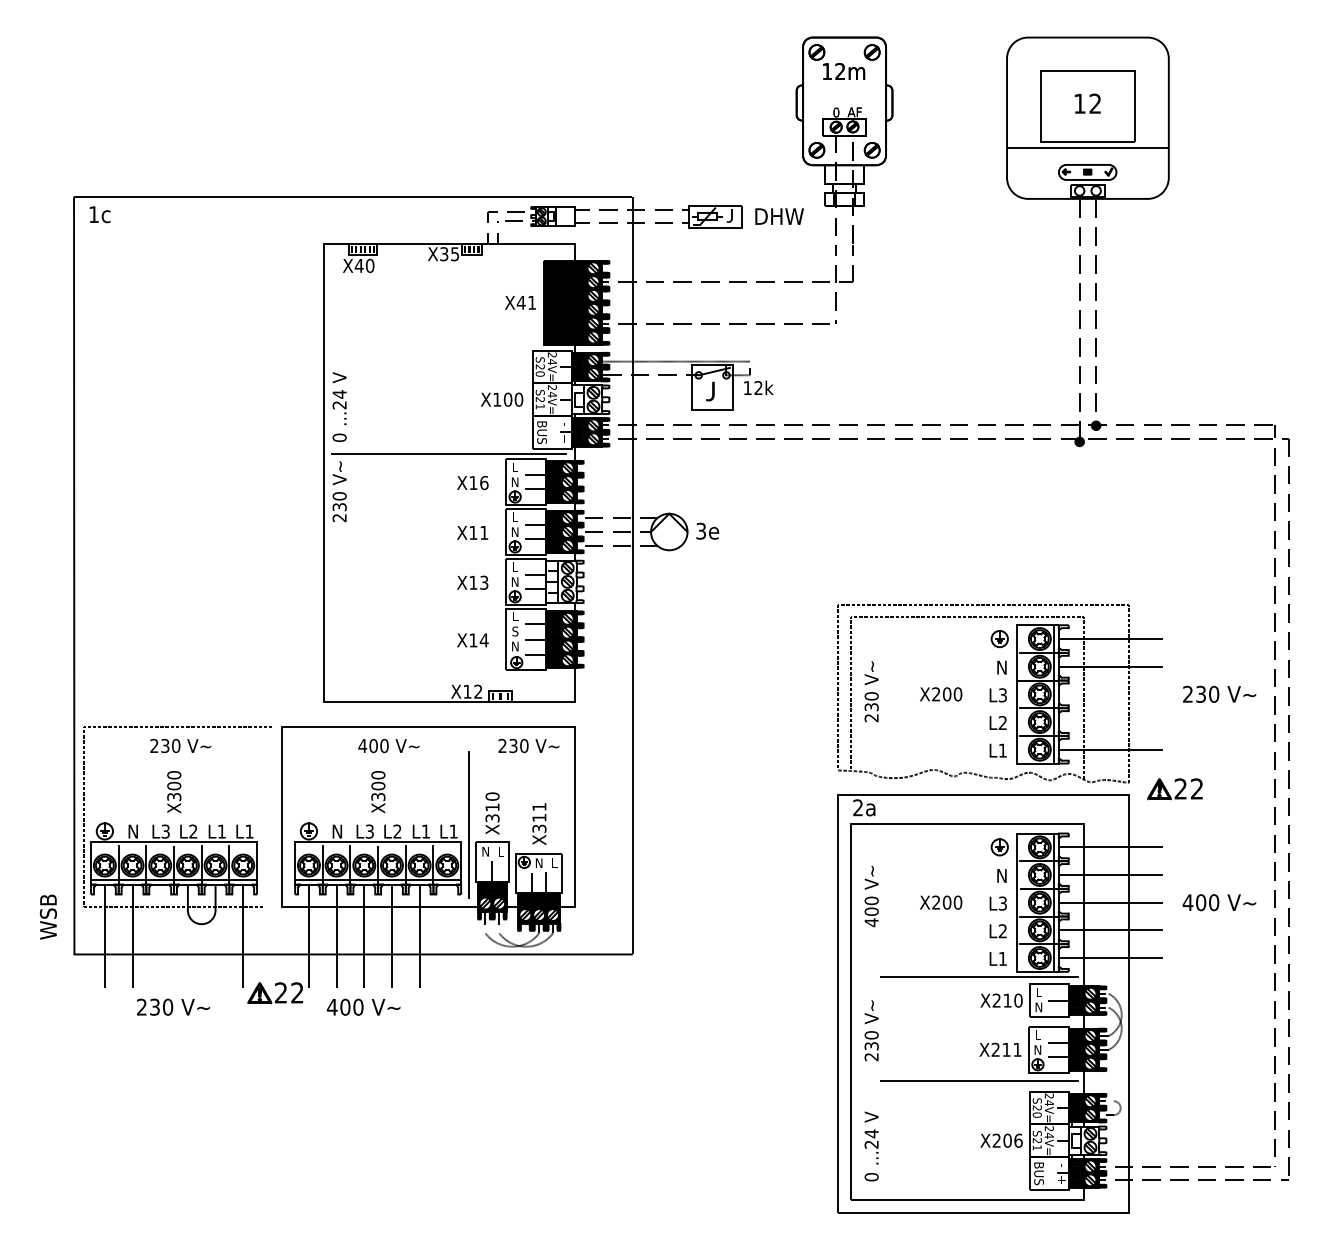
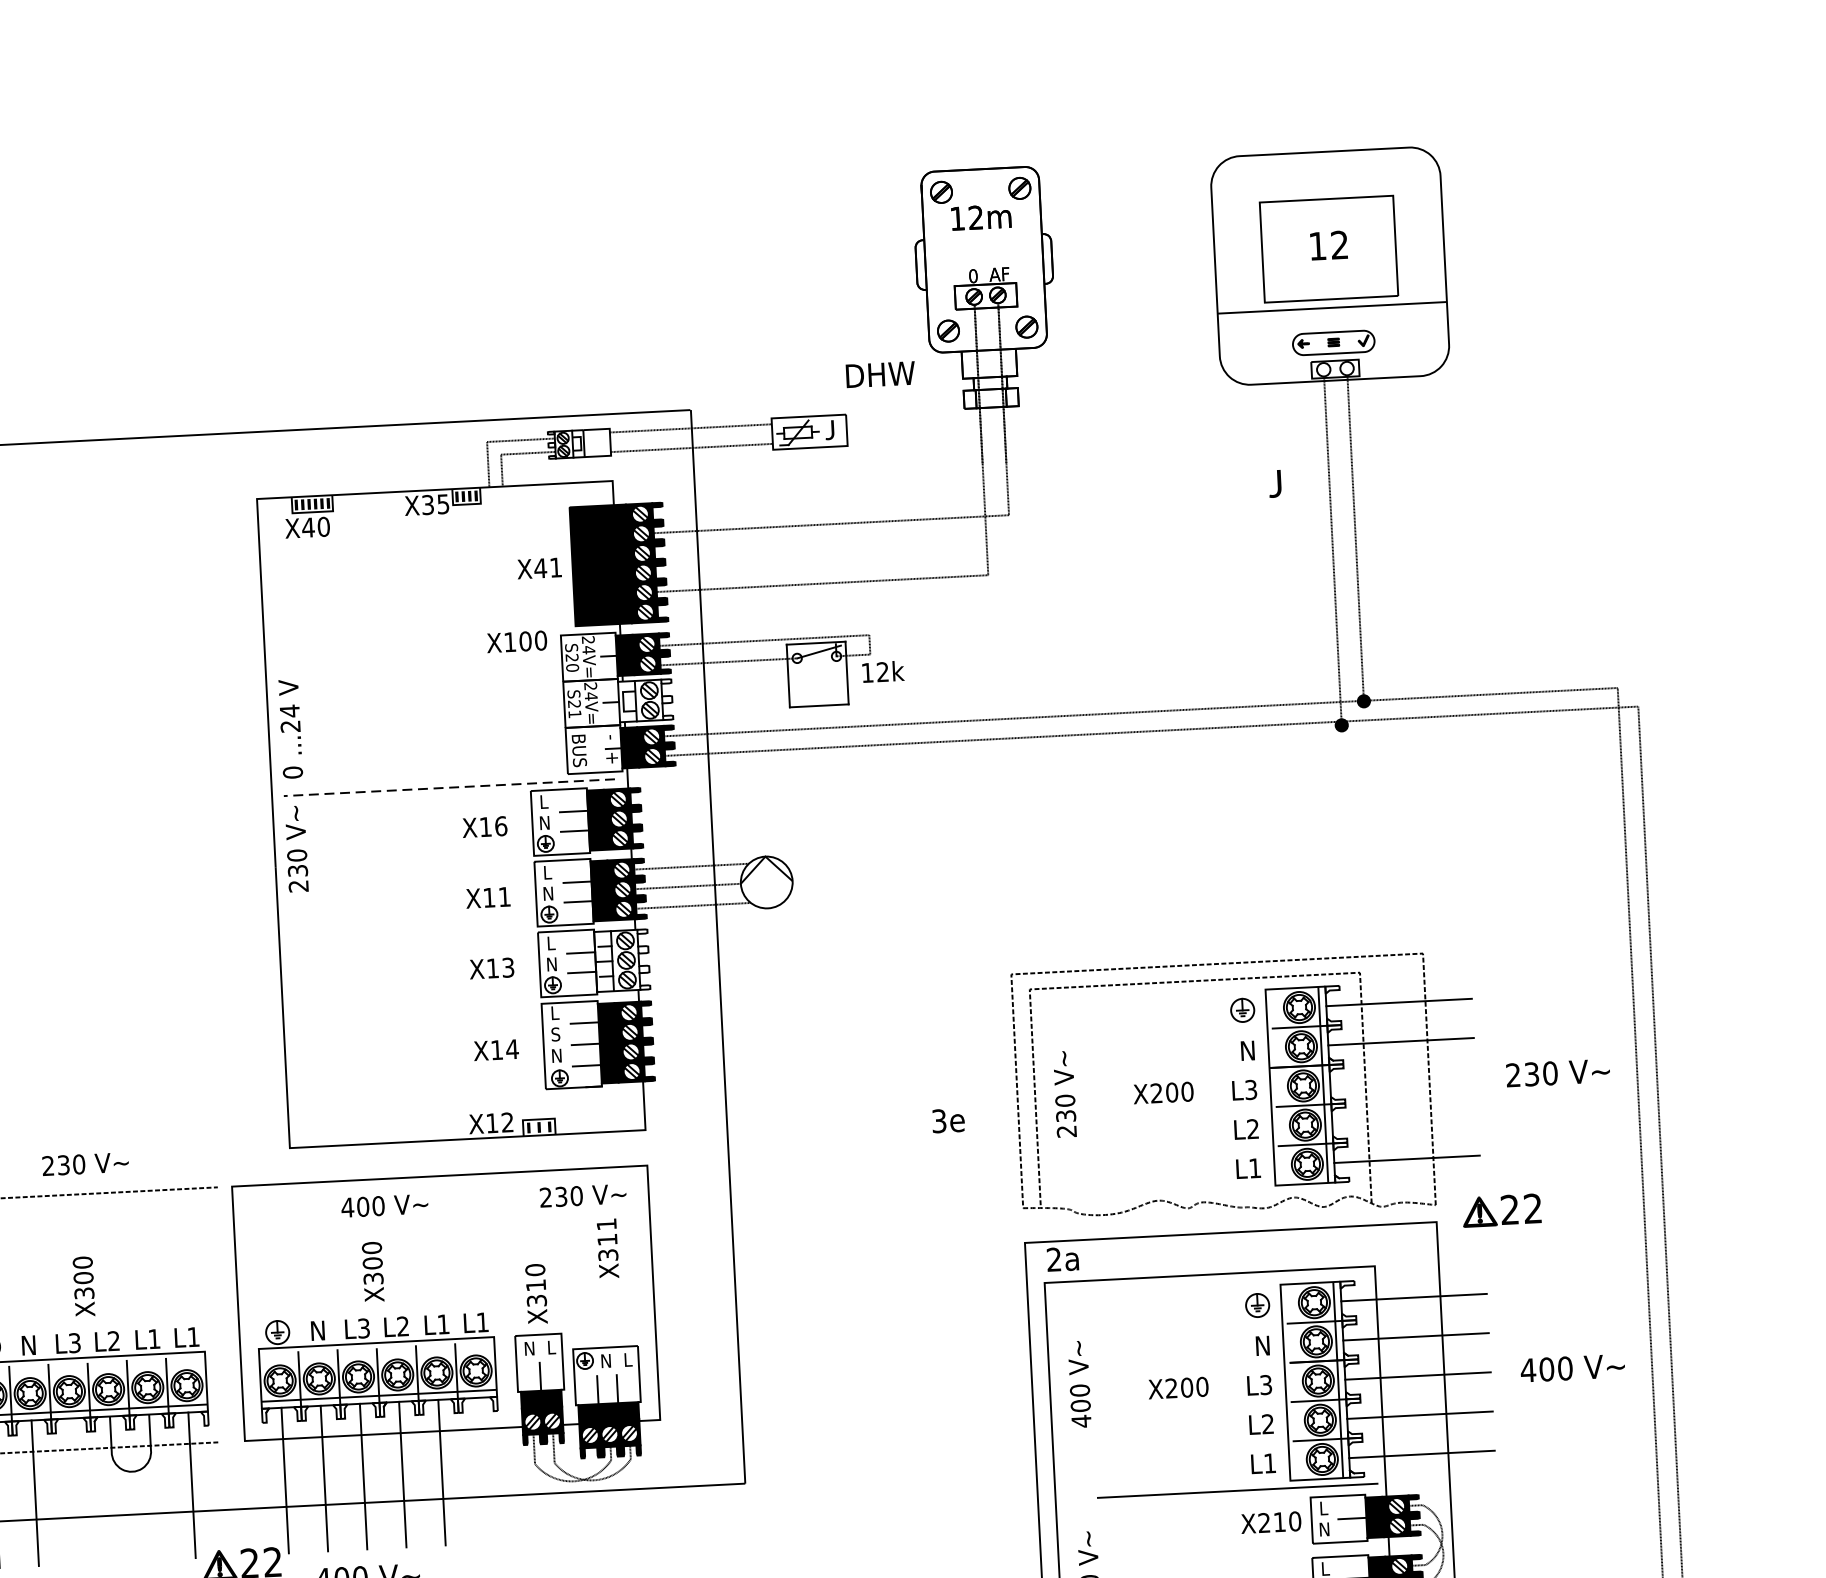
text: (779, 216) -> (880, 374), moved
text: (710, 391) -> (1275, 483), moved
text: (502, 399) -> (517, 641), moved
line: (449, 453) -> (449, 787), solid -> dashed
text: (707, 530) -> (948, 1119), moved
text: (180, 745) -> (85, 1163), moved
text: (539, 823) -> (607, 1247), moved
line: (468, 824) -> (503, 1311), removed

